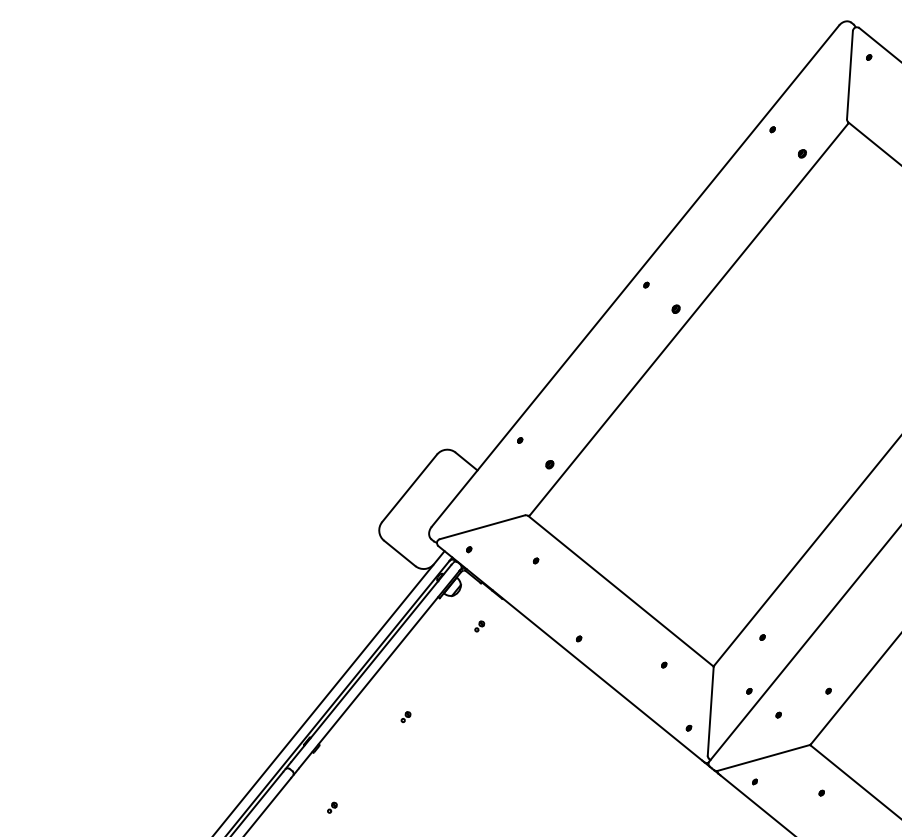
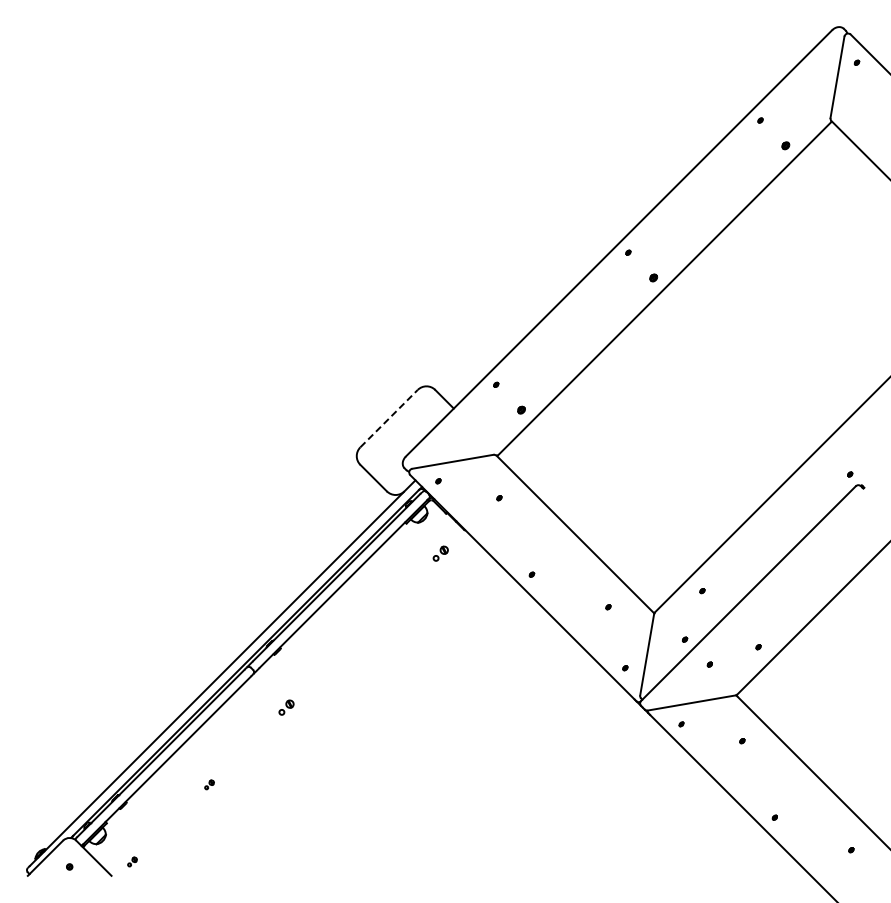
line: (410, 488) -> (389, 418), solid -> dashed
part: (479, 626) -> (440, 553), size x1.6
part: (405, 716) -> (363, 630), removed
part: (332, 807) -> (286, 707), size x1.6

